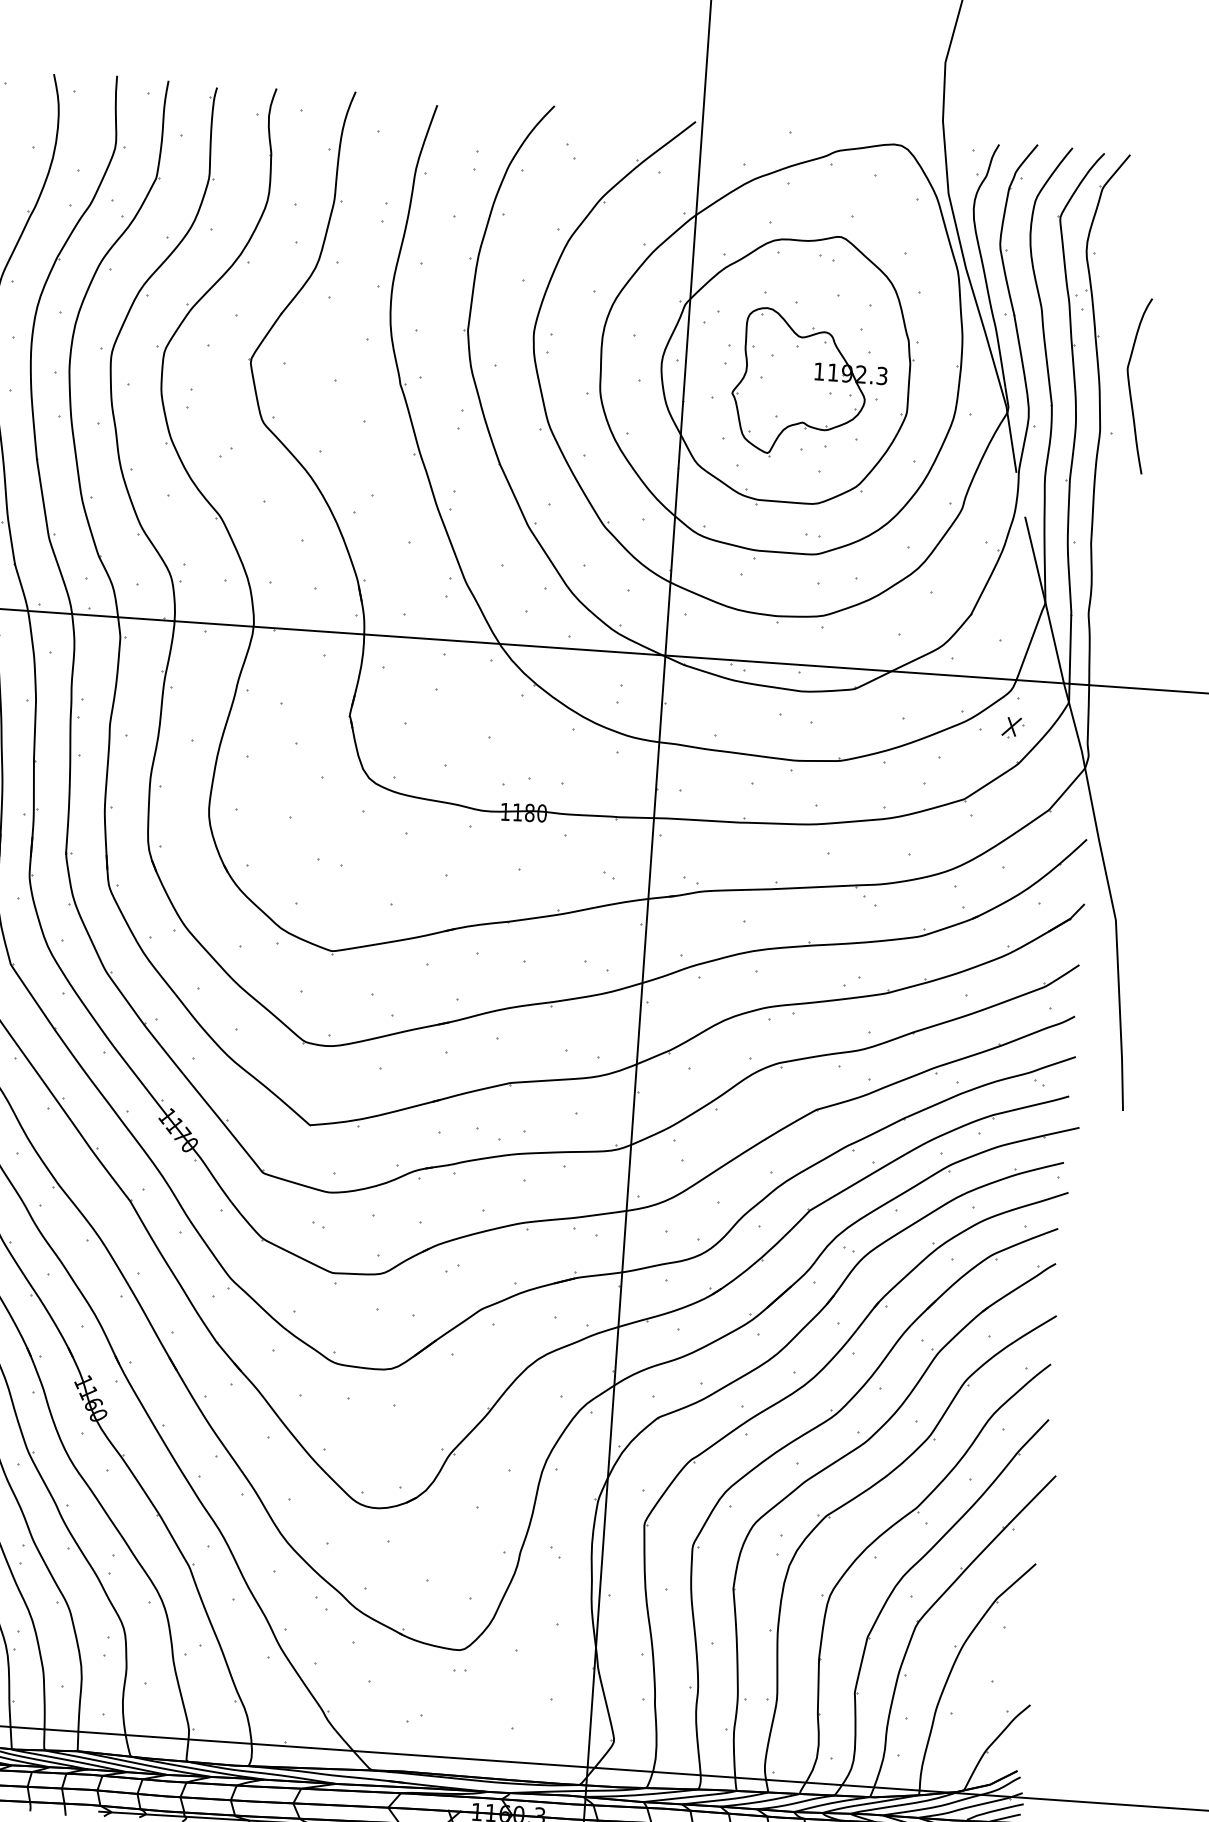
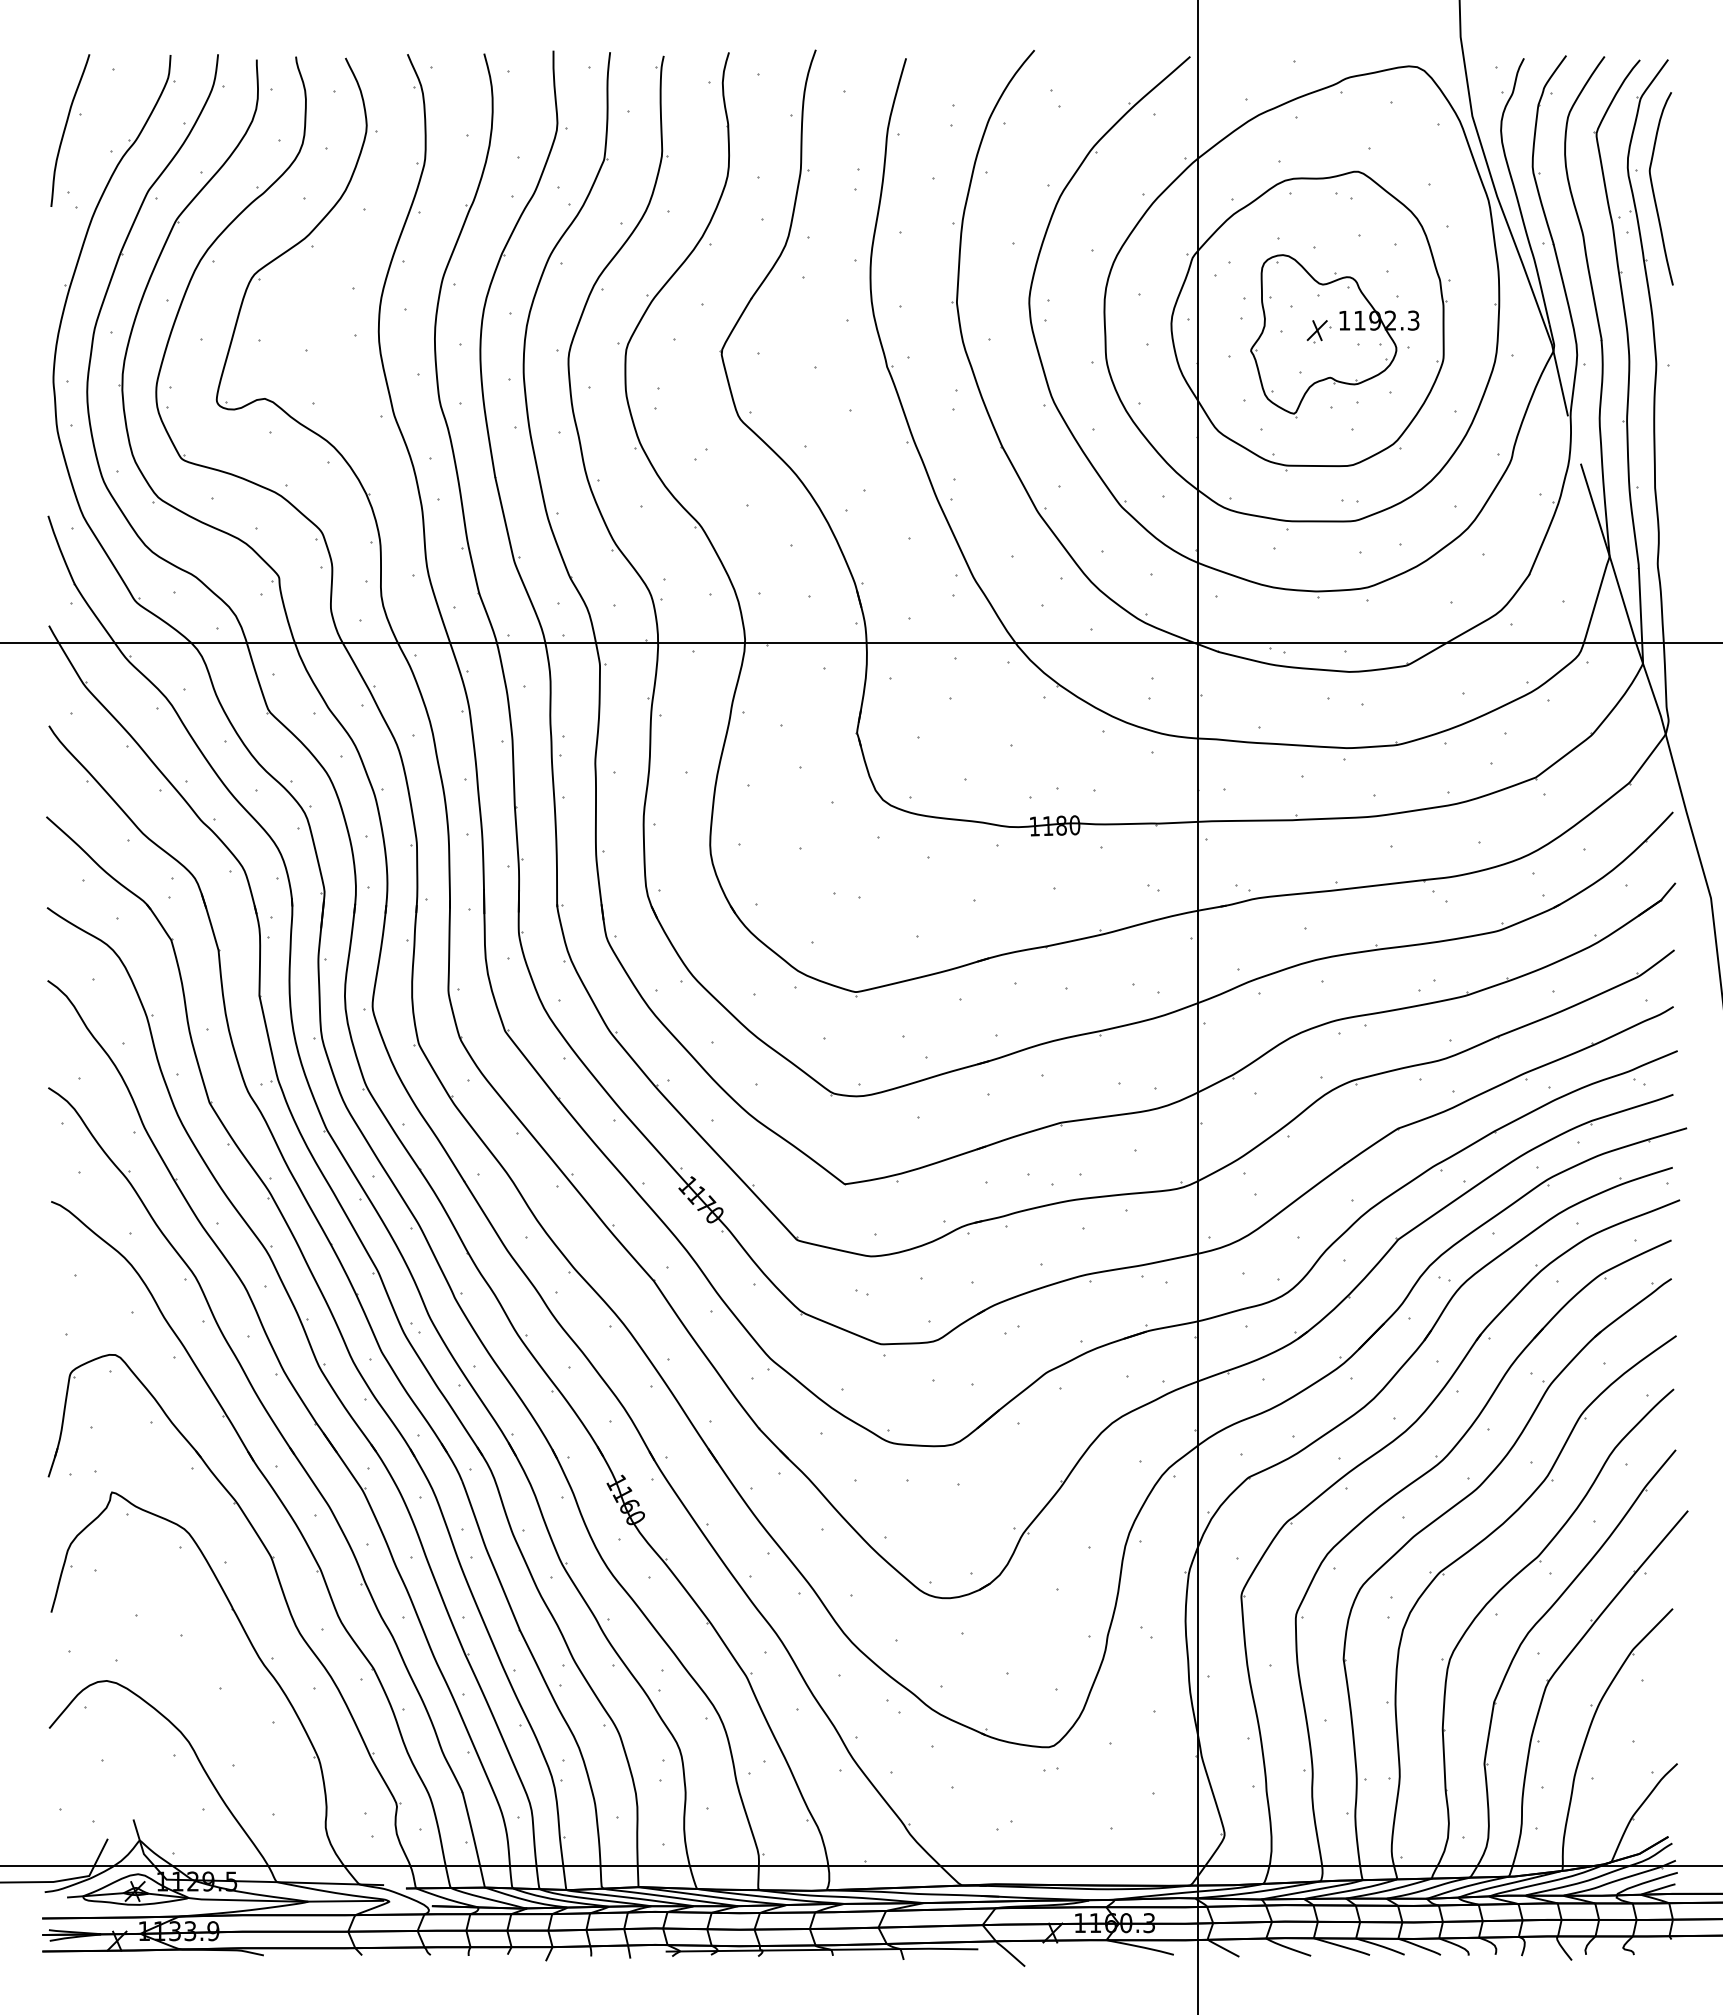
curve: (1130, 387) -> (1654, 191), moved
part: (1012, 727) -> (1318, 331), moved

